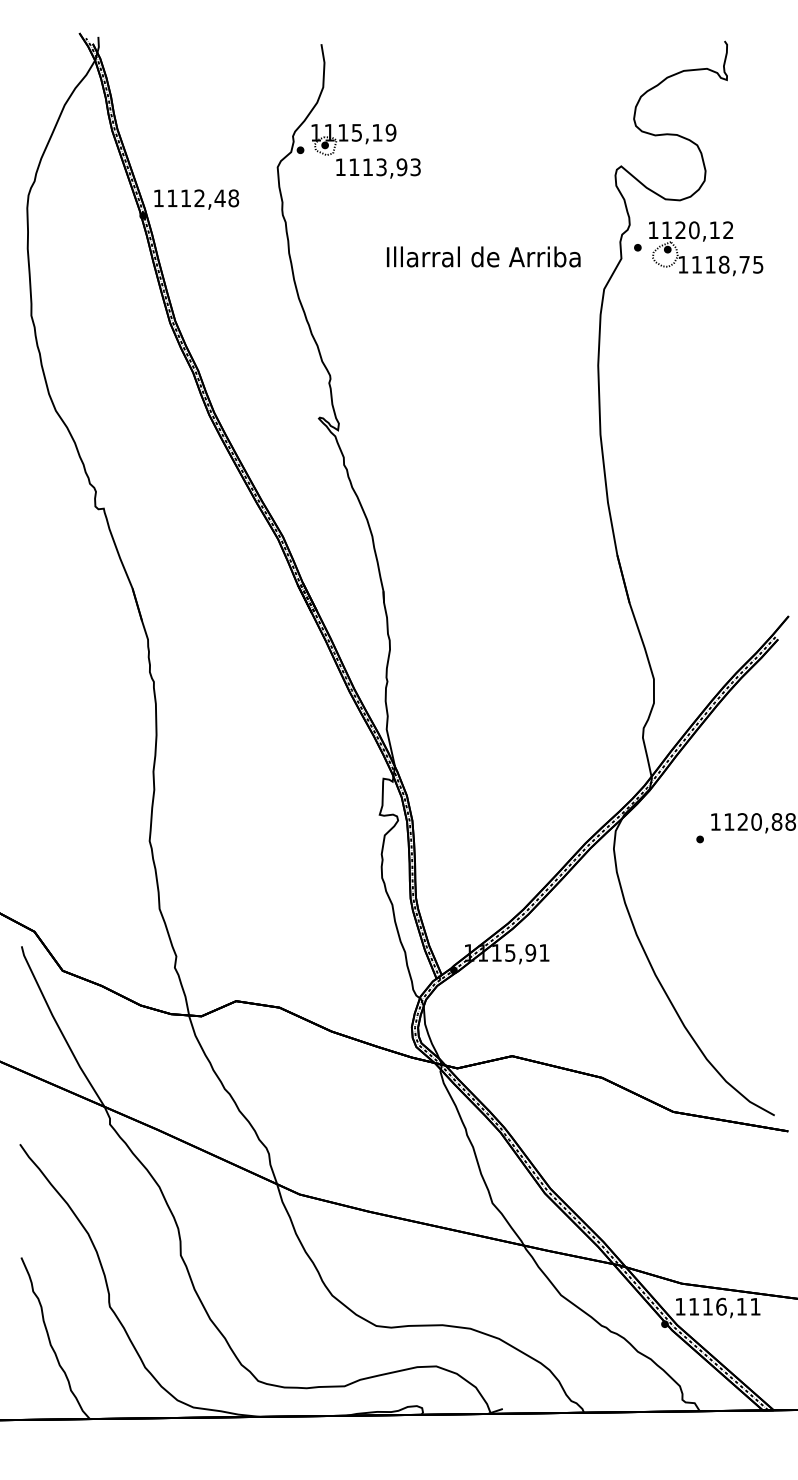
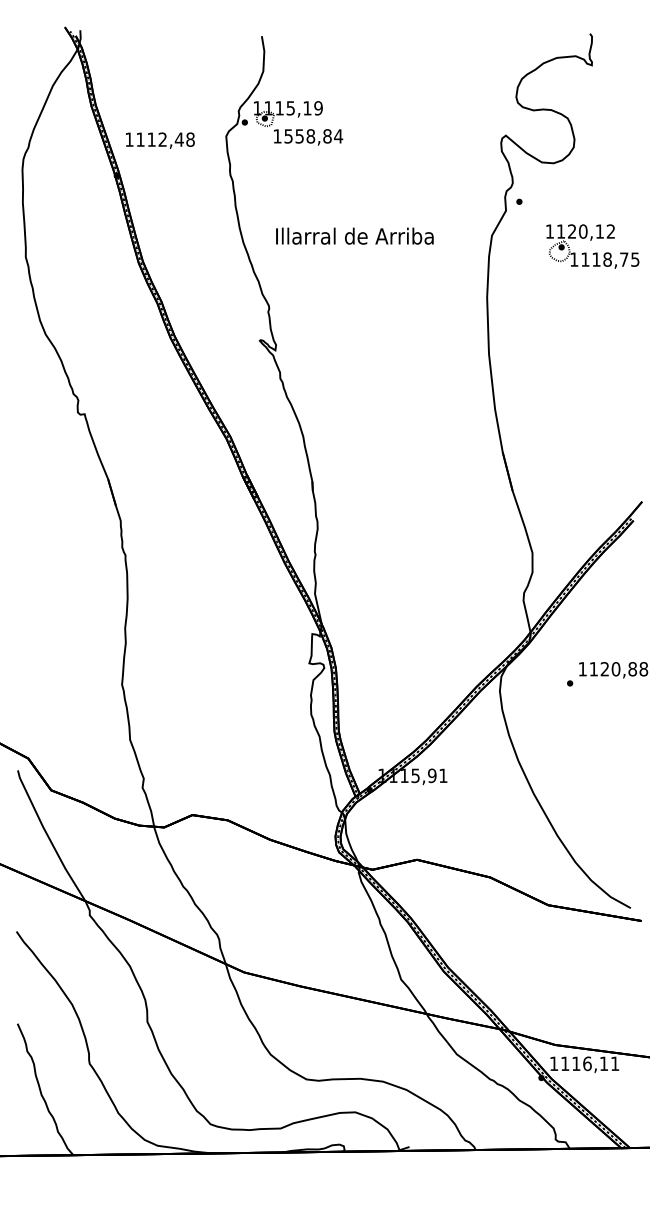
text: (385, 167) -> (314, 136), 1113,93 -> 1558,84
text: (196, 199) -> (160, 140), moved
part: (704, 241) -> (591, 240), moved
text: (483, 256) -> (354, 235), moved

